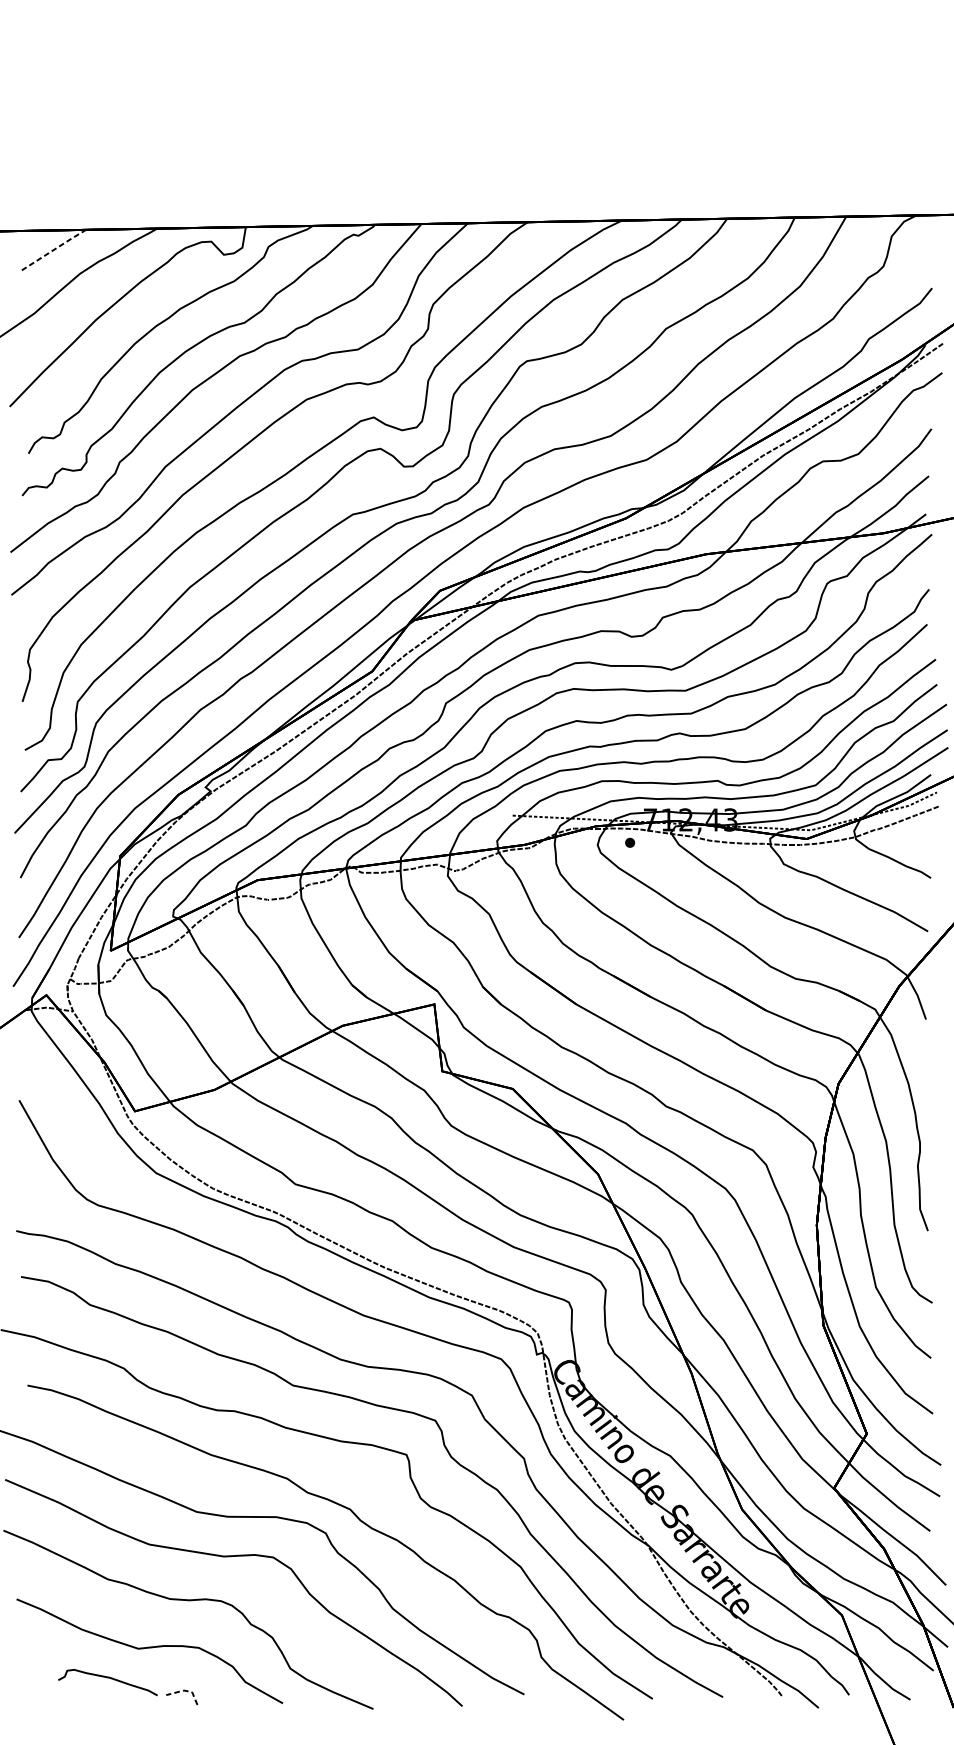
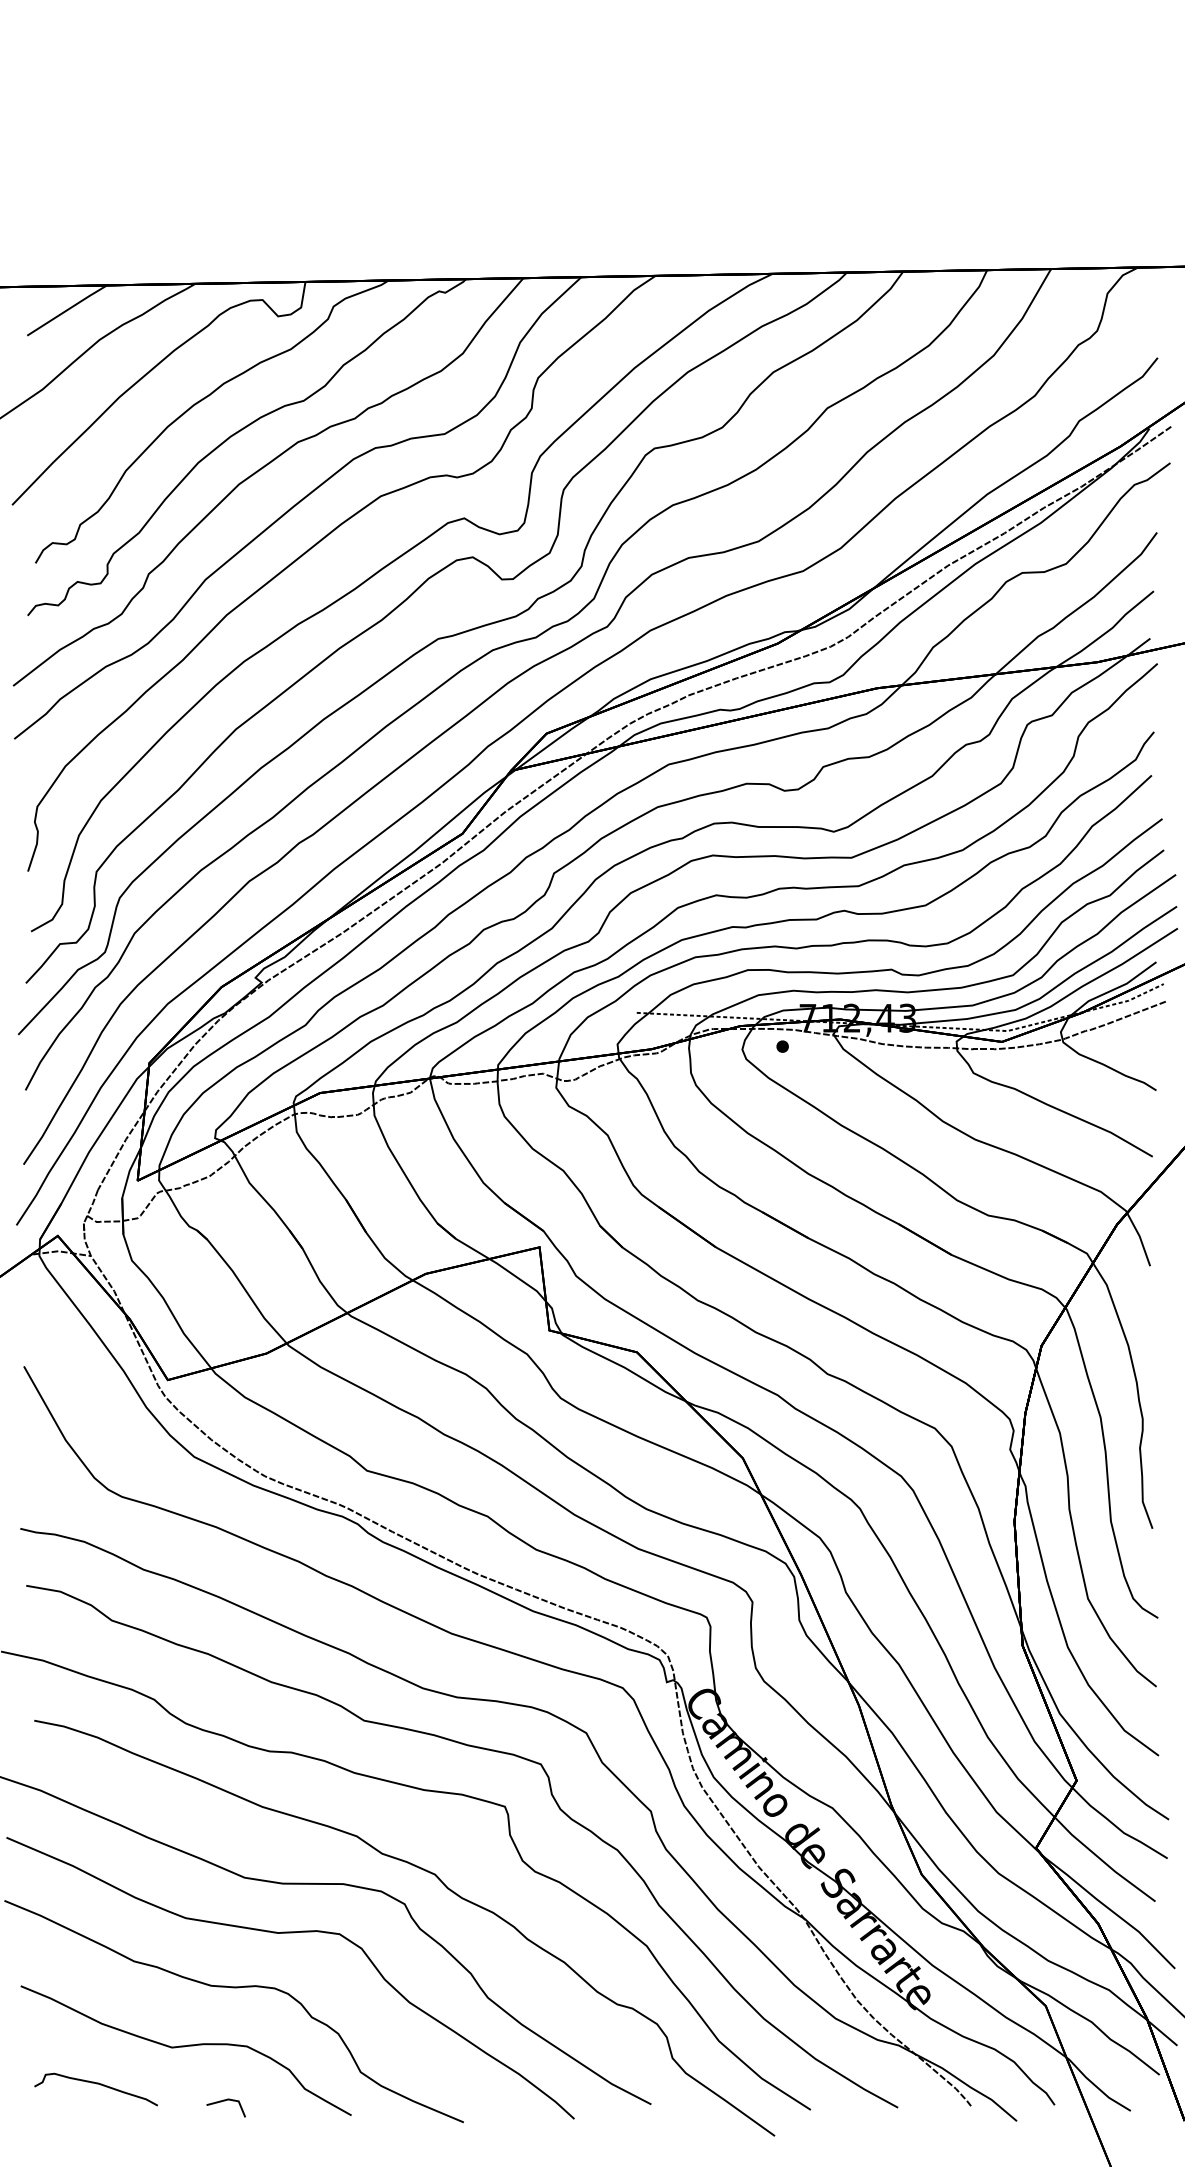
line: (54, 250) -> (67, 310), dashed -> solid
curve: (108, 1678) -> (96, 2084), moved
line: (186, 1690) -> (231, 2099), dashed -> solid

